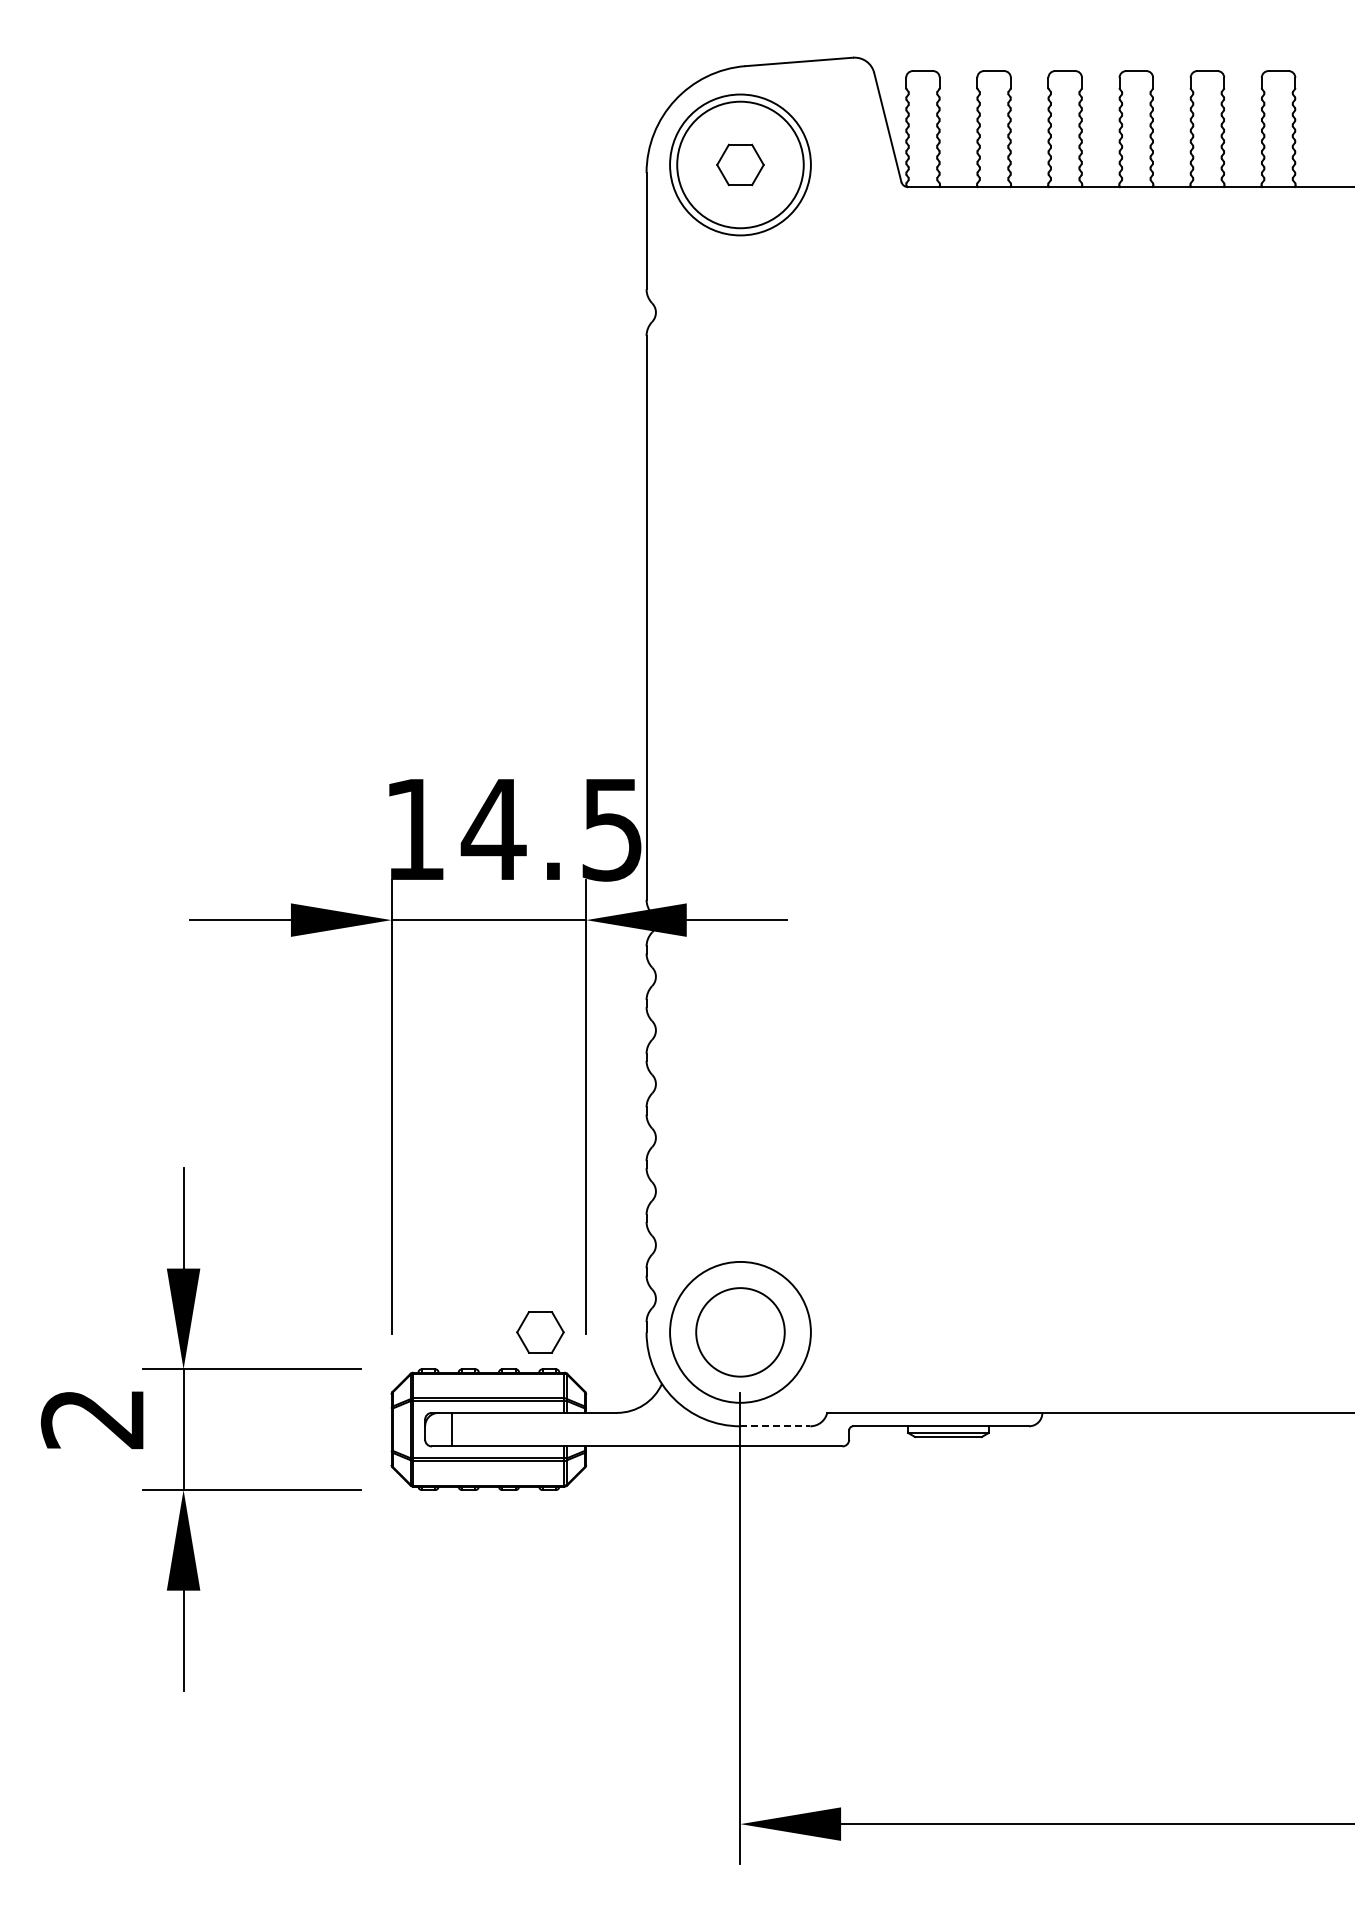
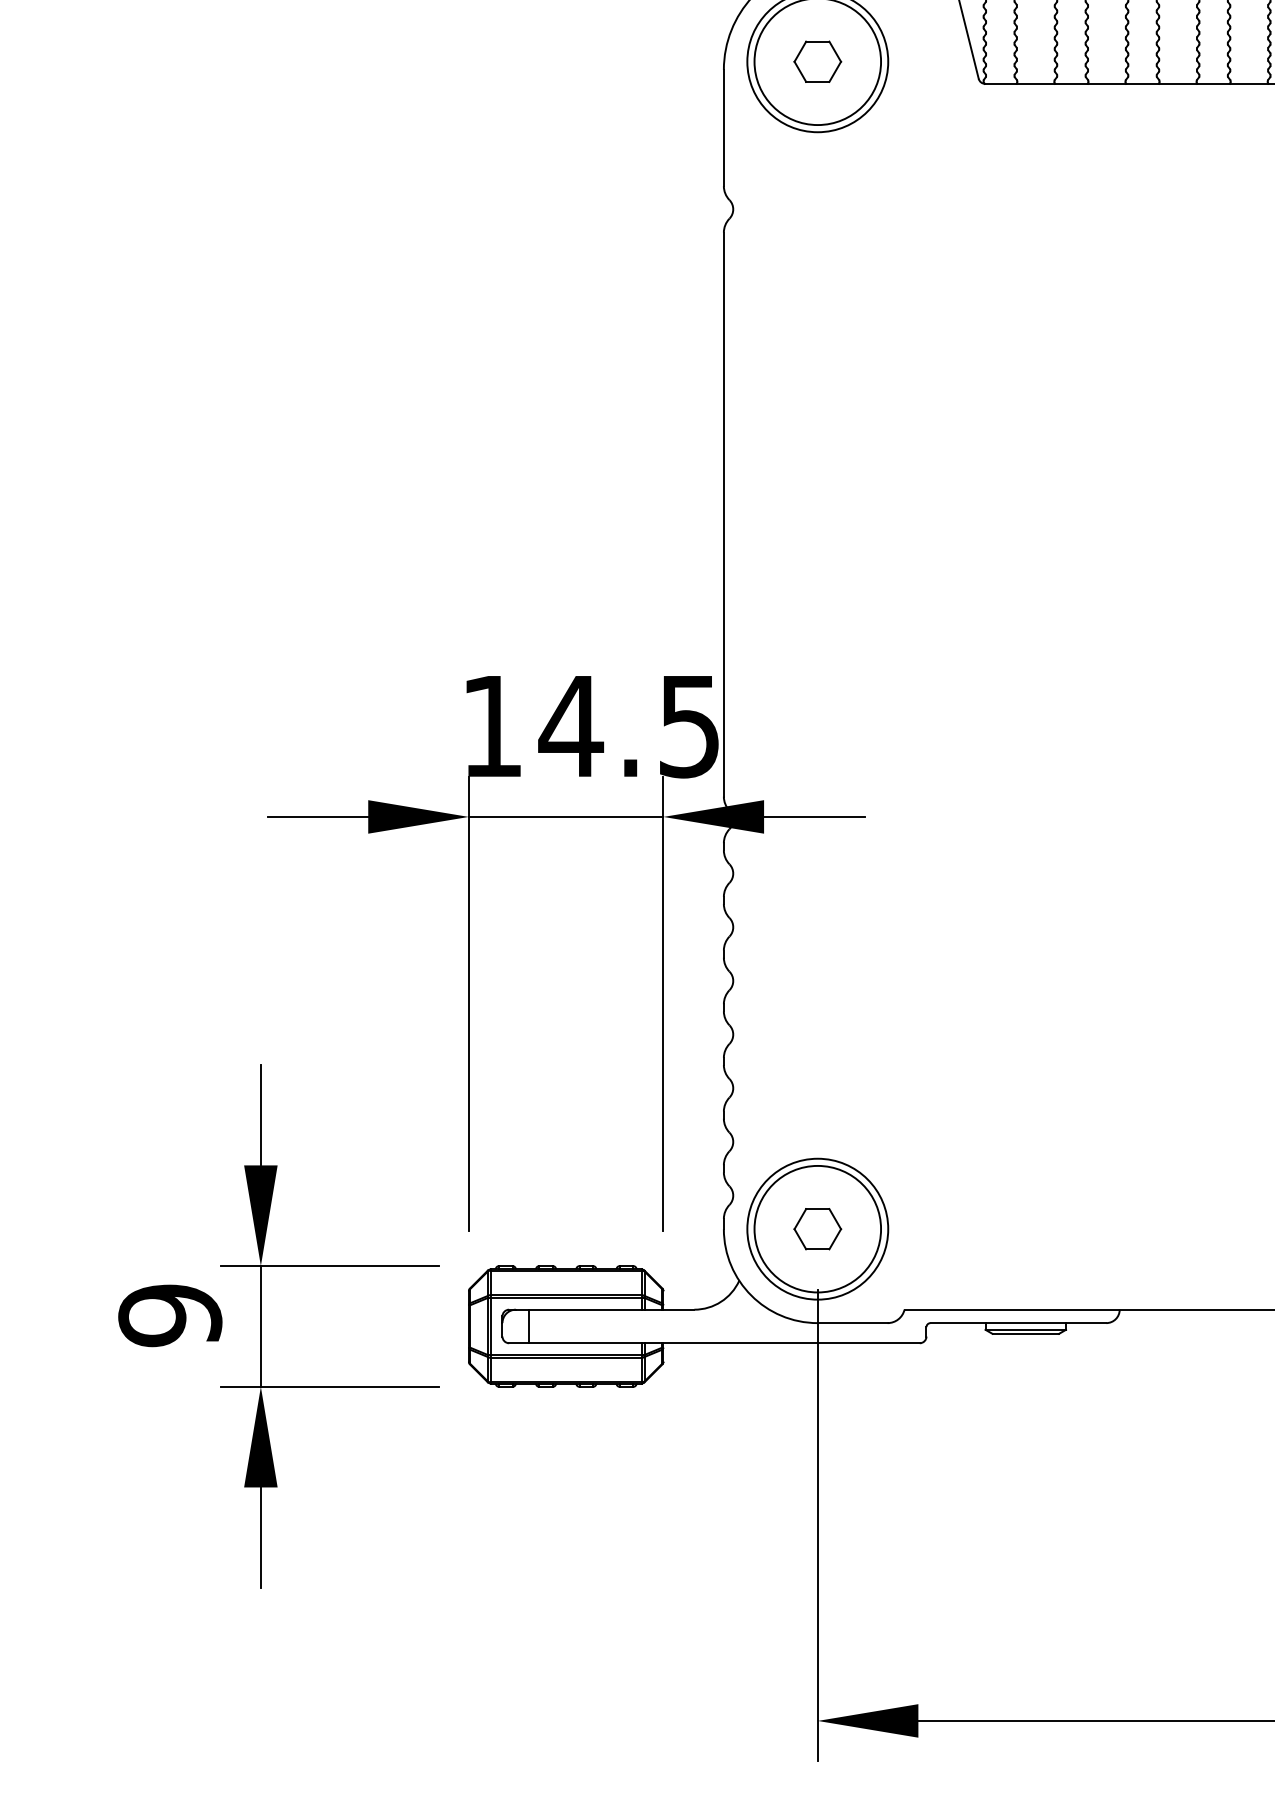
part: (540, 1332) -> (817, 1229), moved
circle: (740, 1332) -> (817, 1229), size x1.43
text: (92, 1419) -> (169, 1316), 2 -> 9
line: (775, 1426) -> (852, 1323), dashed -> solid

